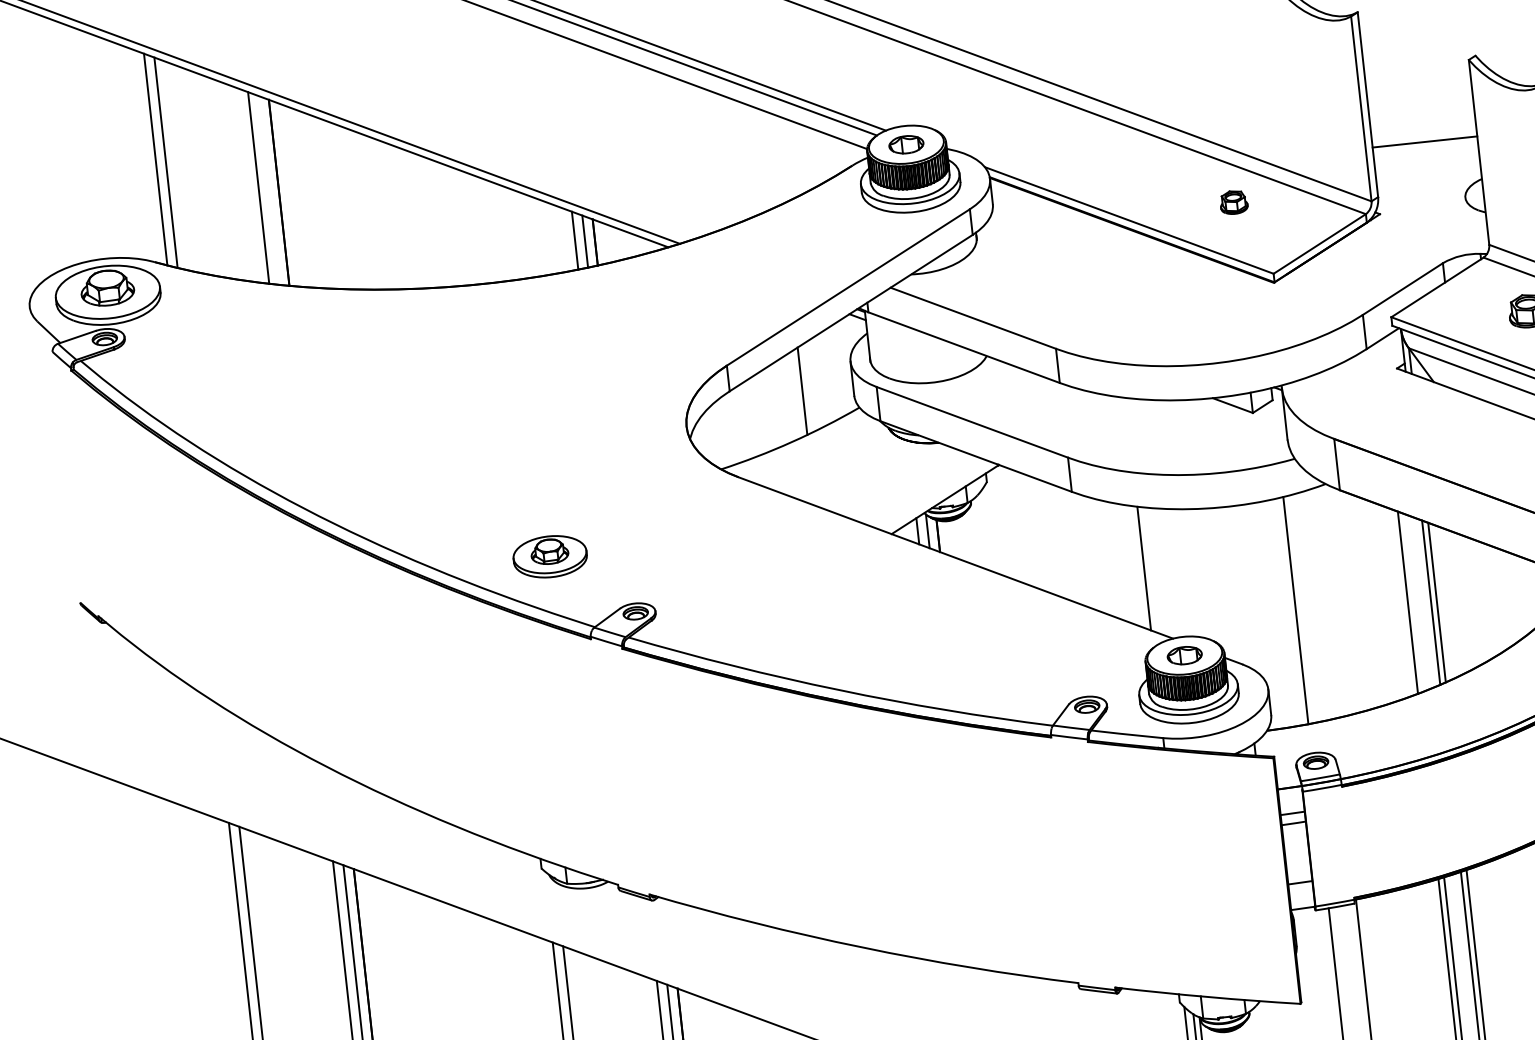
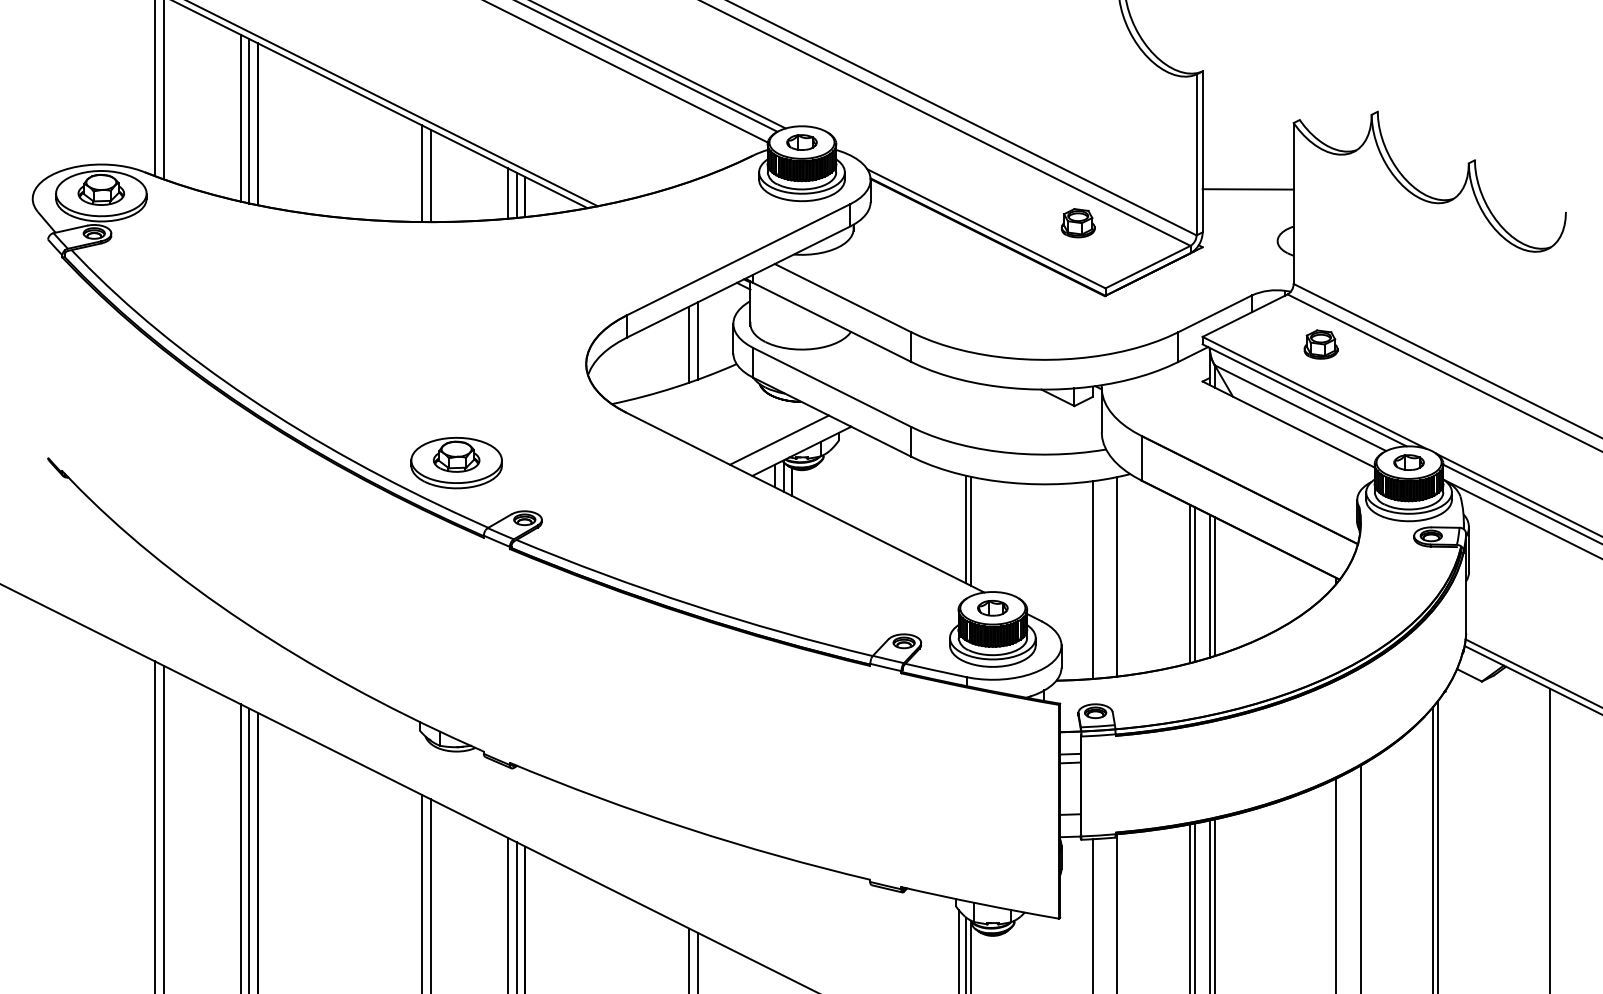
line: (268, 190) -> (249, 121), added
part: (1233, 202) -> (1077, 223), size x1.43
line: (474, 228) -> (422, 173), added
line: (483, 229) -> (430, 175), added
line: (811, 385) -> (697, 340), added
line: (918, 488) -> (779, 439), added
part: (550, 556) -> (456, 462), size x1.43
line: (1150, 568) -> (971, 530), added
line: (1413, 602) -> (1194, 584), added
line: (1322, 603) -> (1116, 576), added

